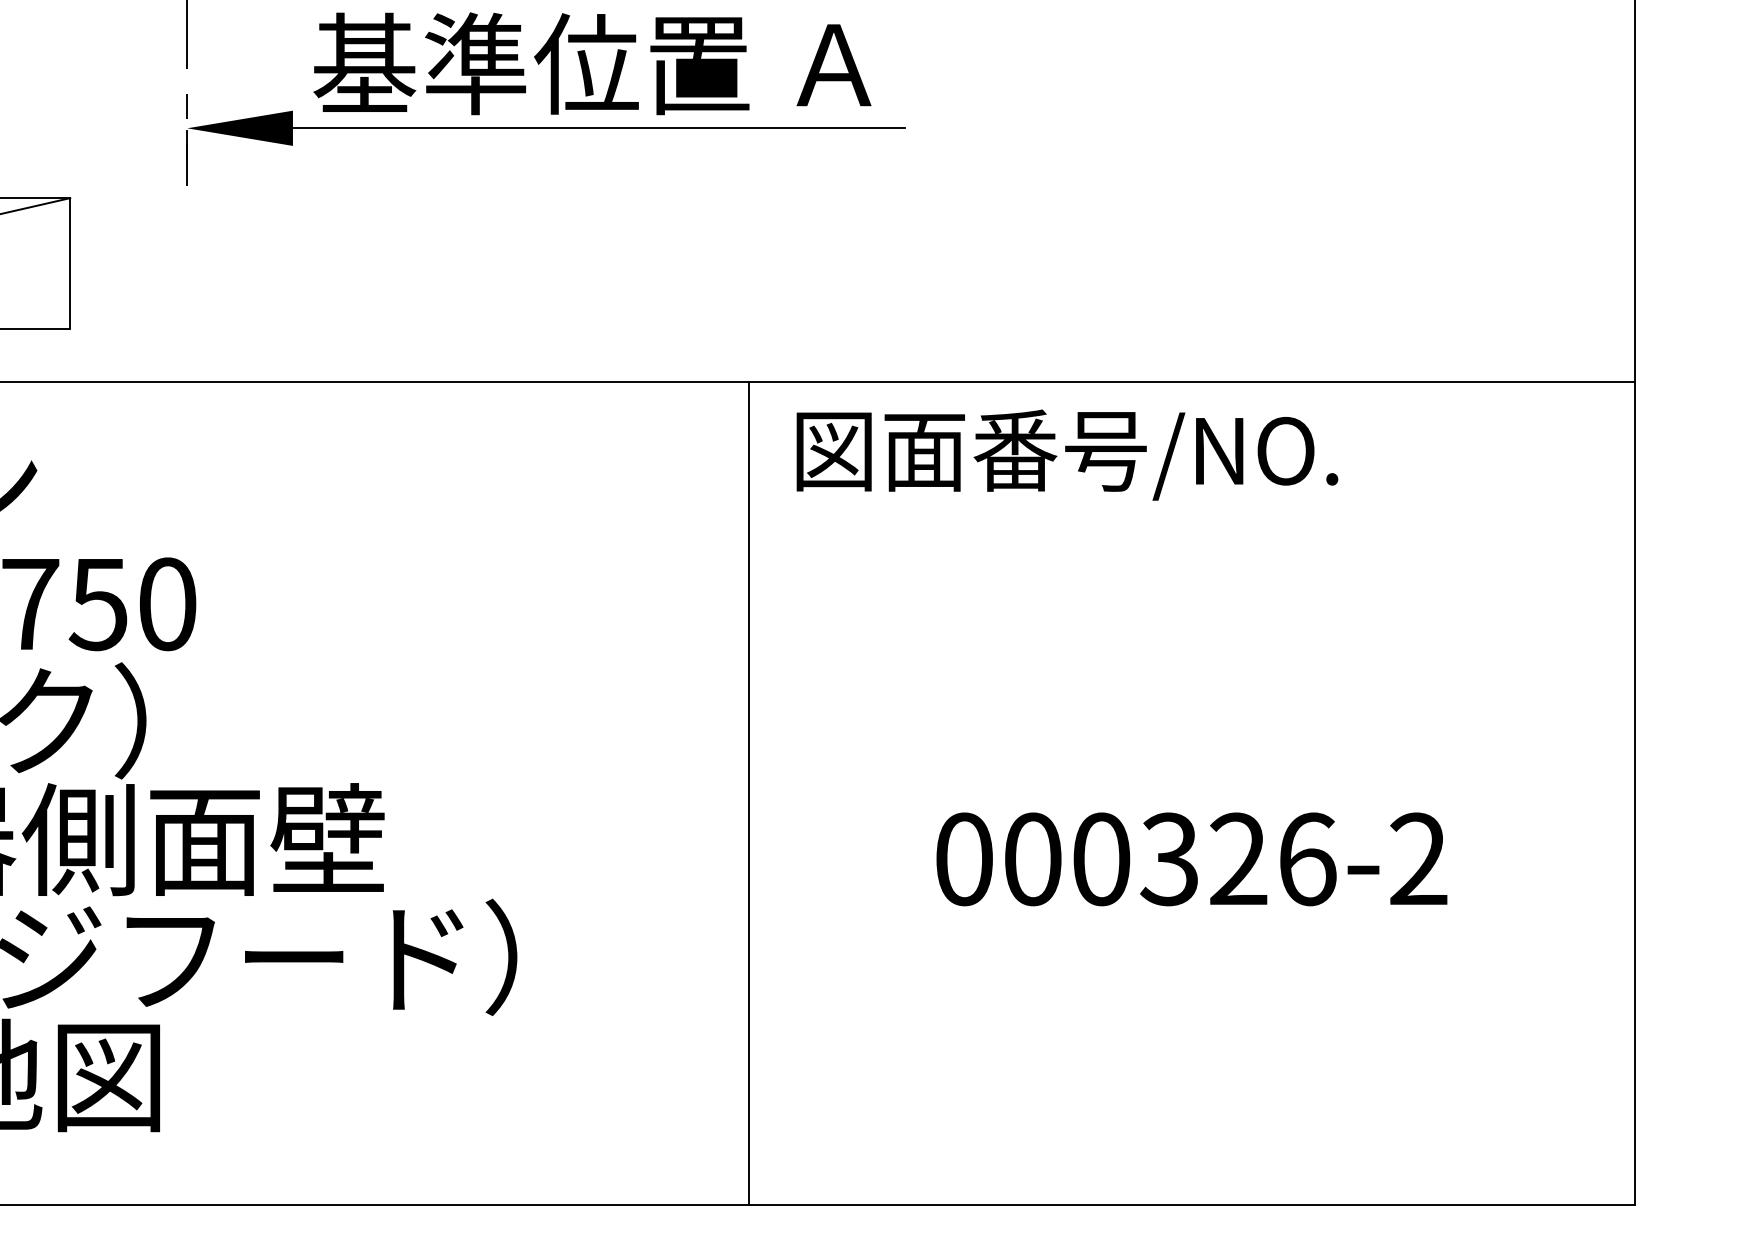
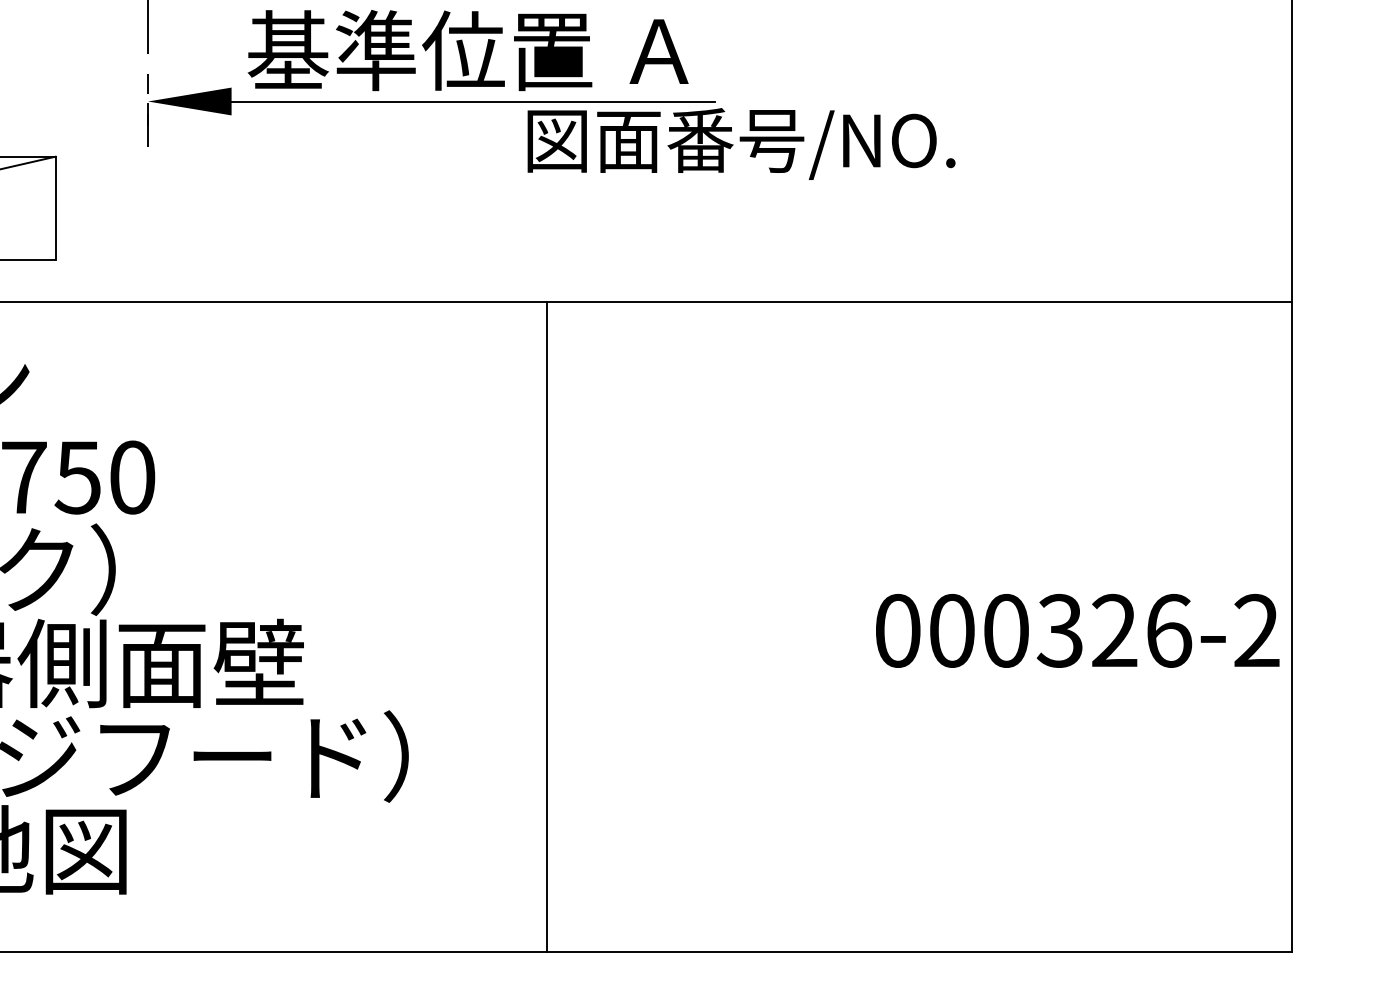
text: (1067, 454) -> (741, 143), moved
line: (748, 793) -> (547, 627), moved
text: (1191, 859) -> (1077, 631), moved

